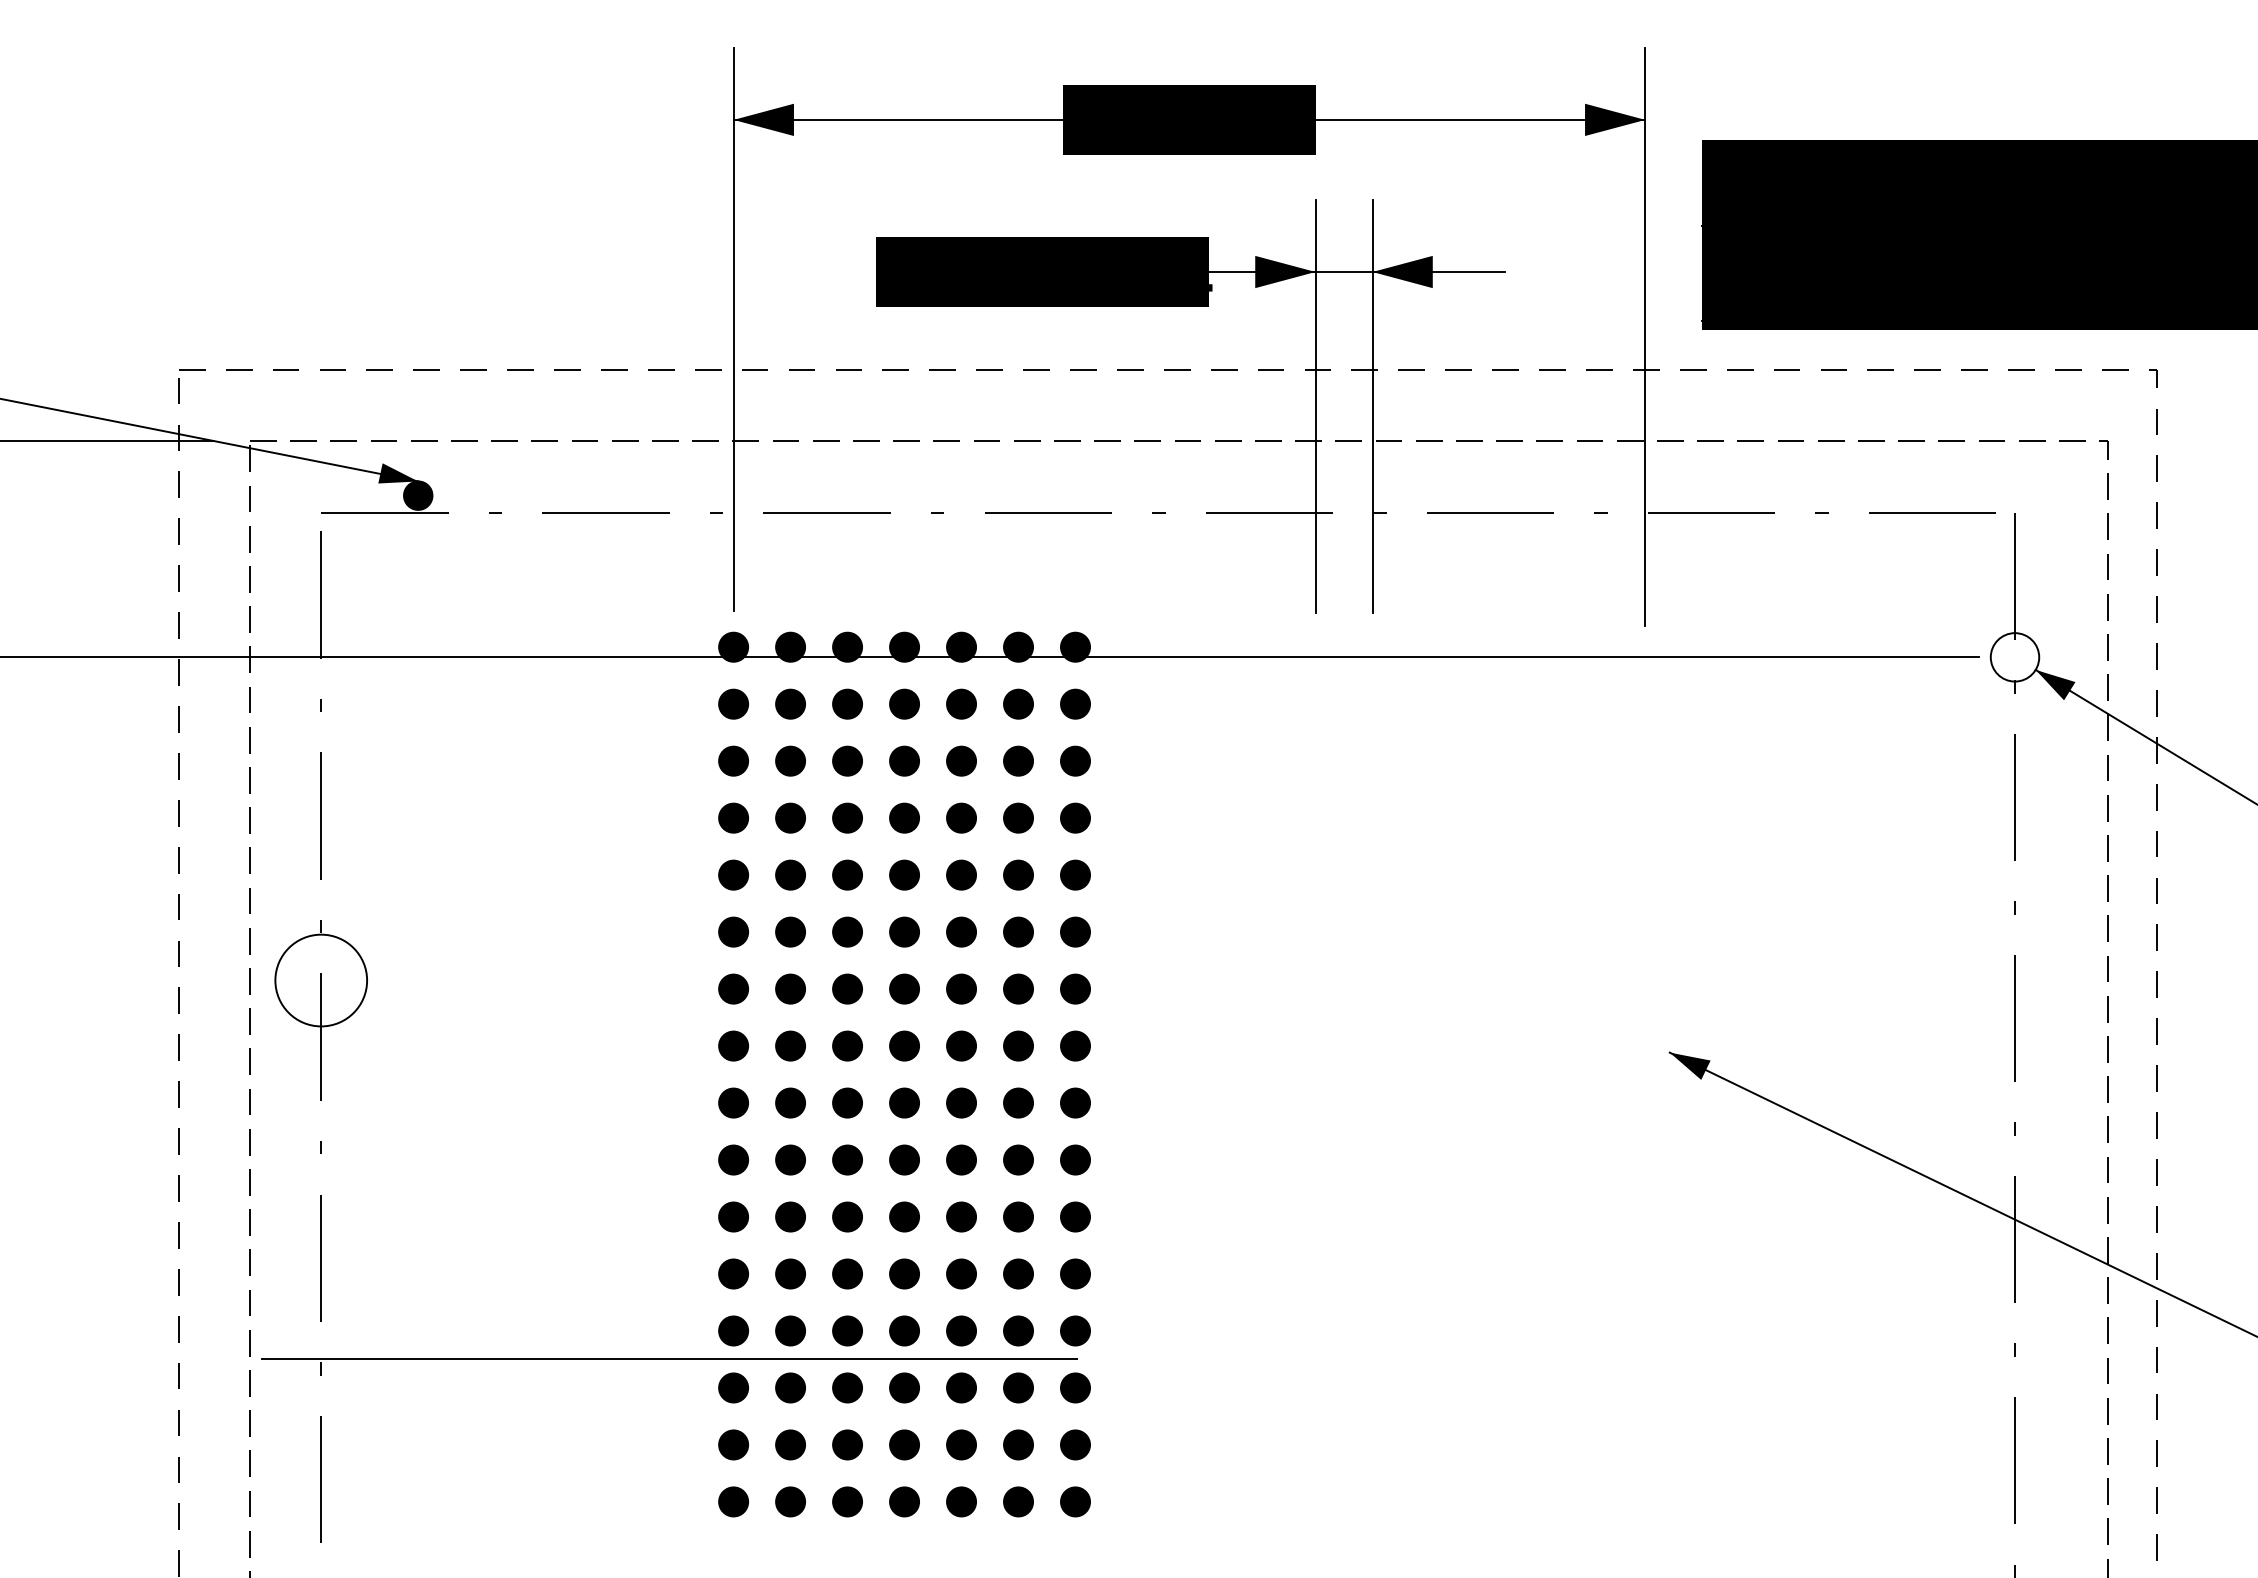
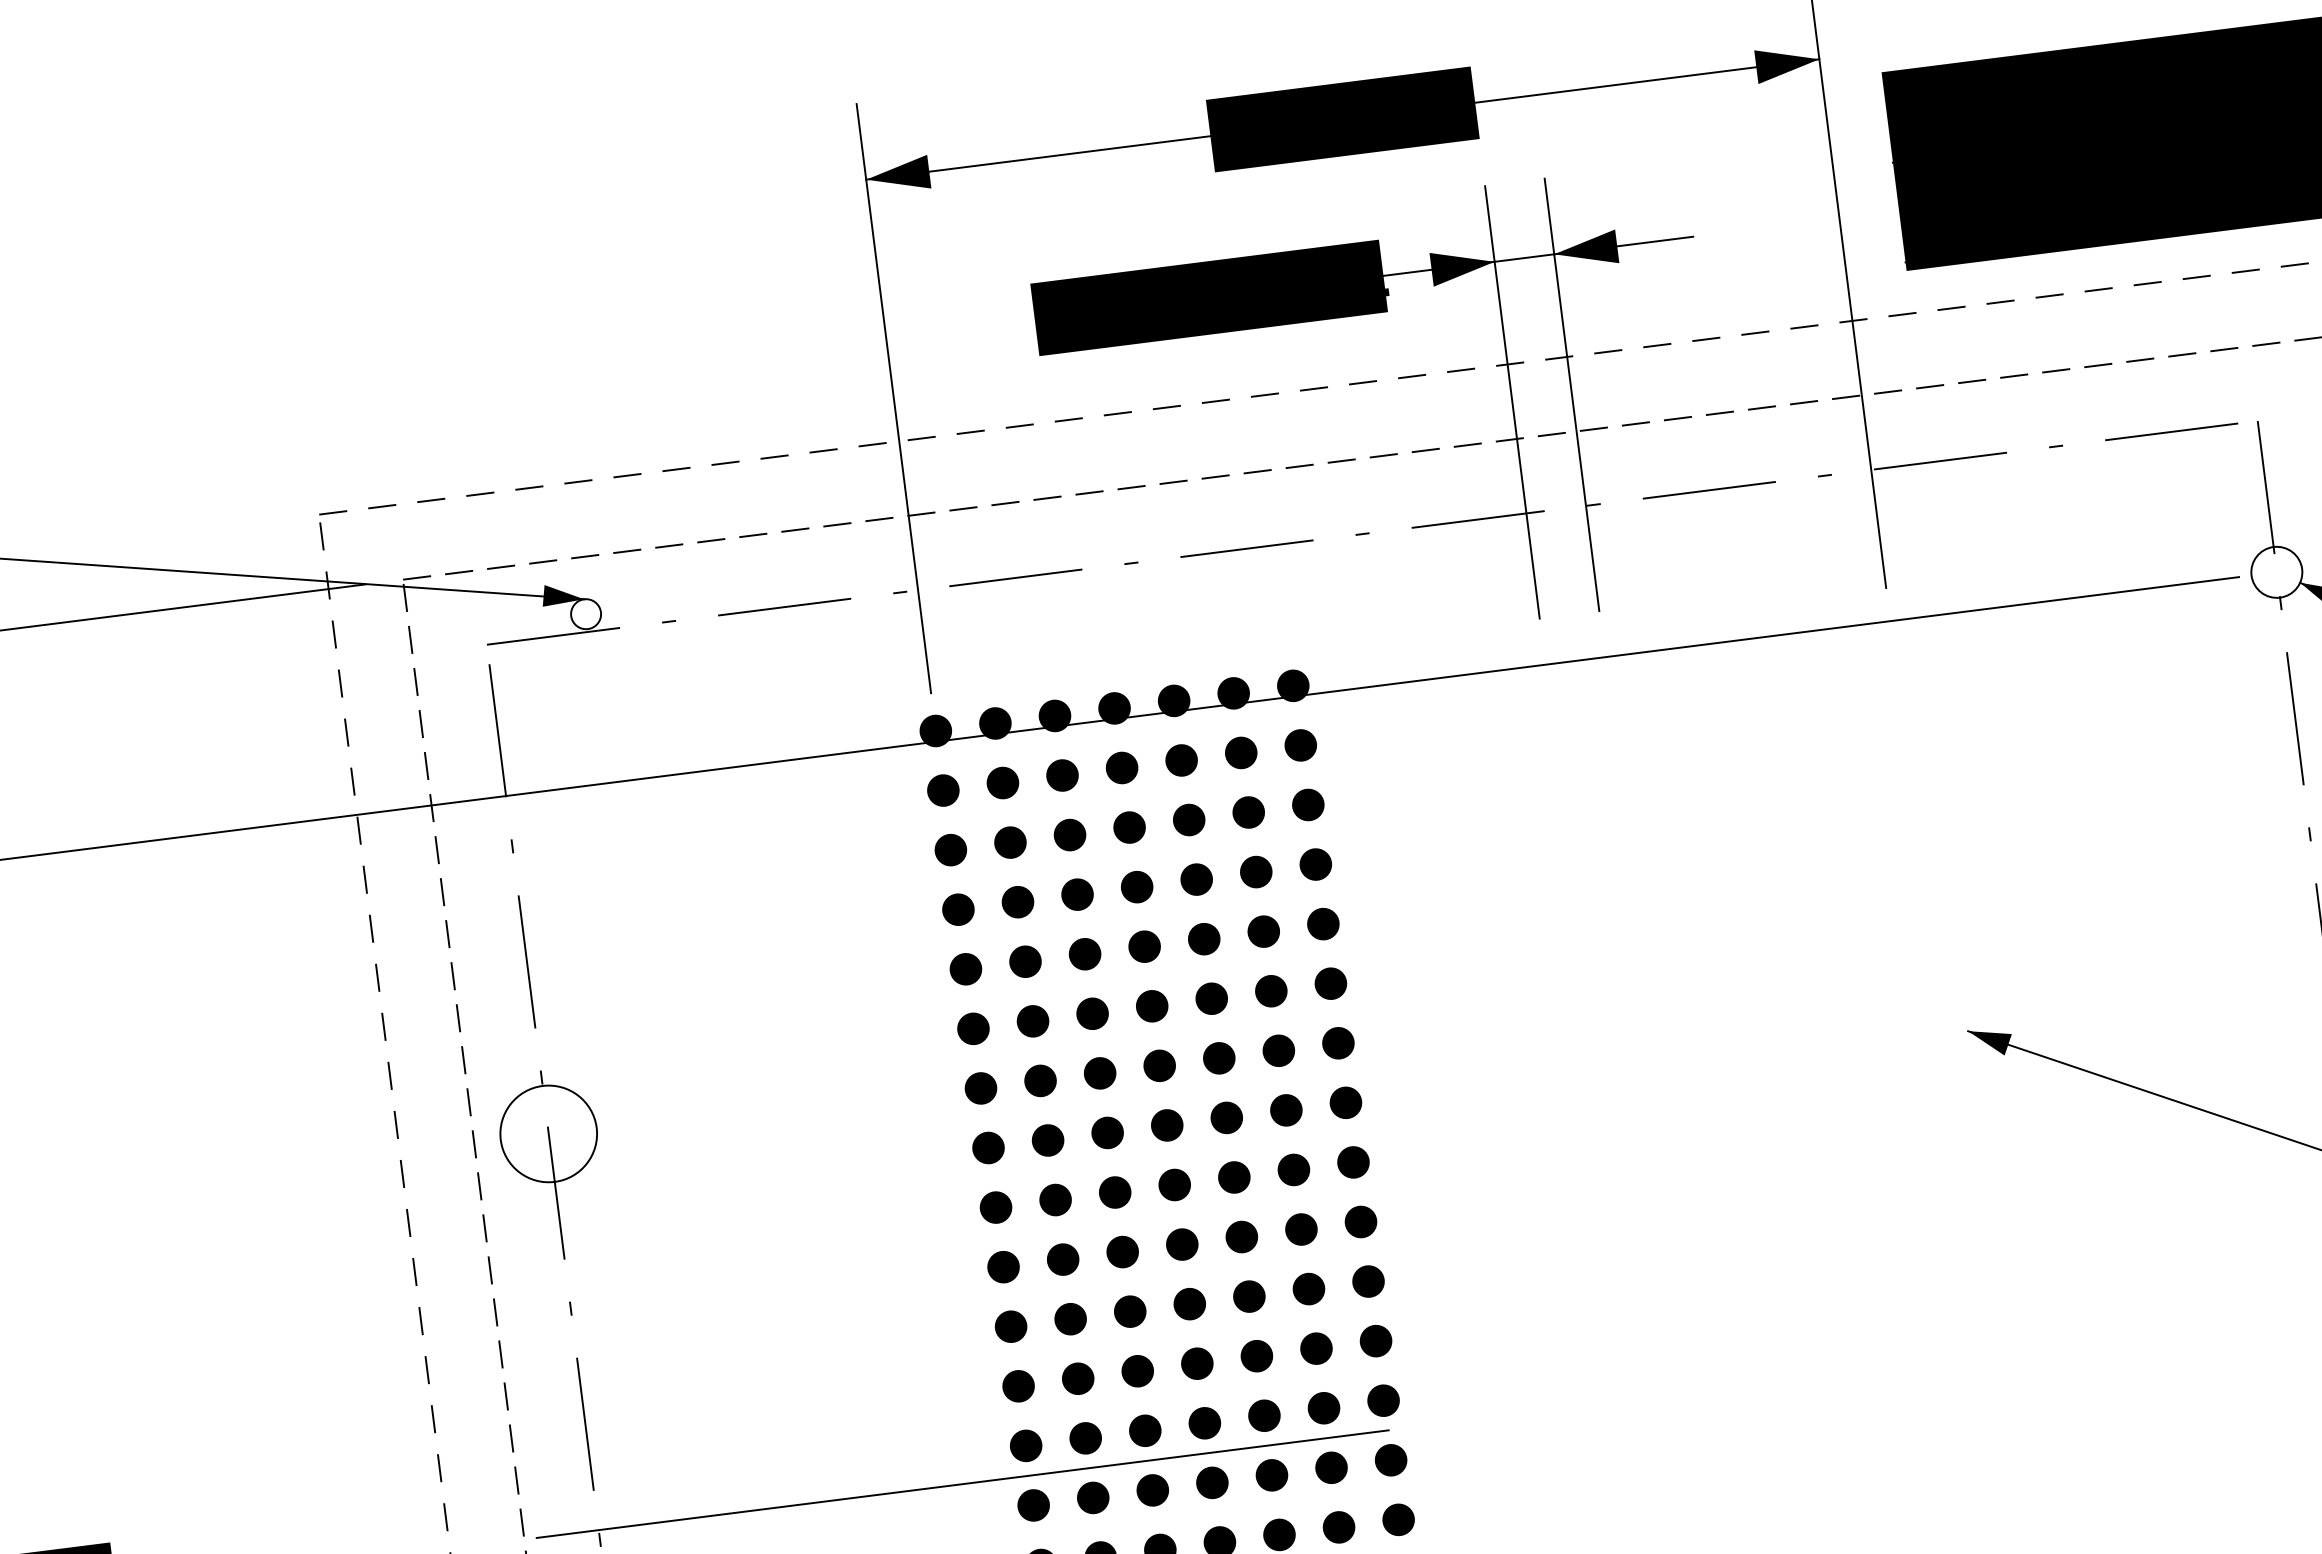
fill: (417, 495) -> (585, 614), removed

